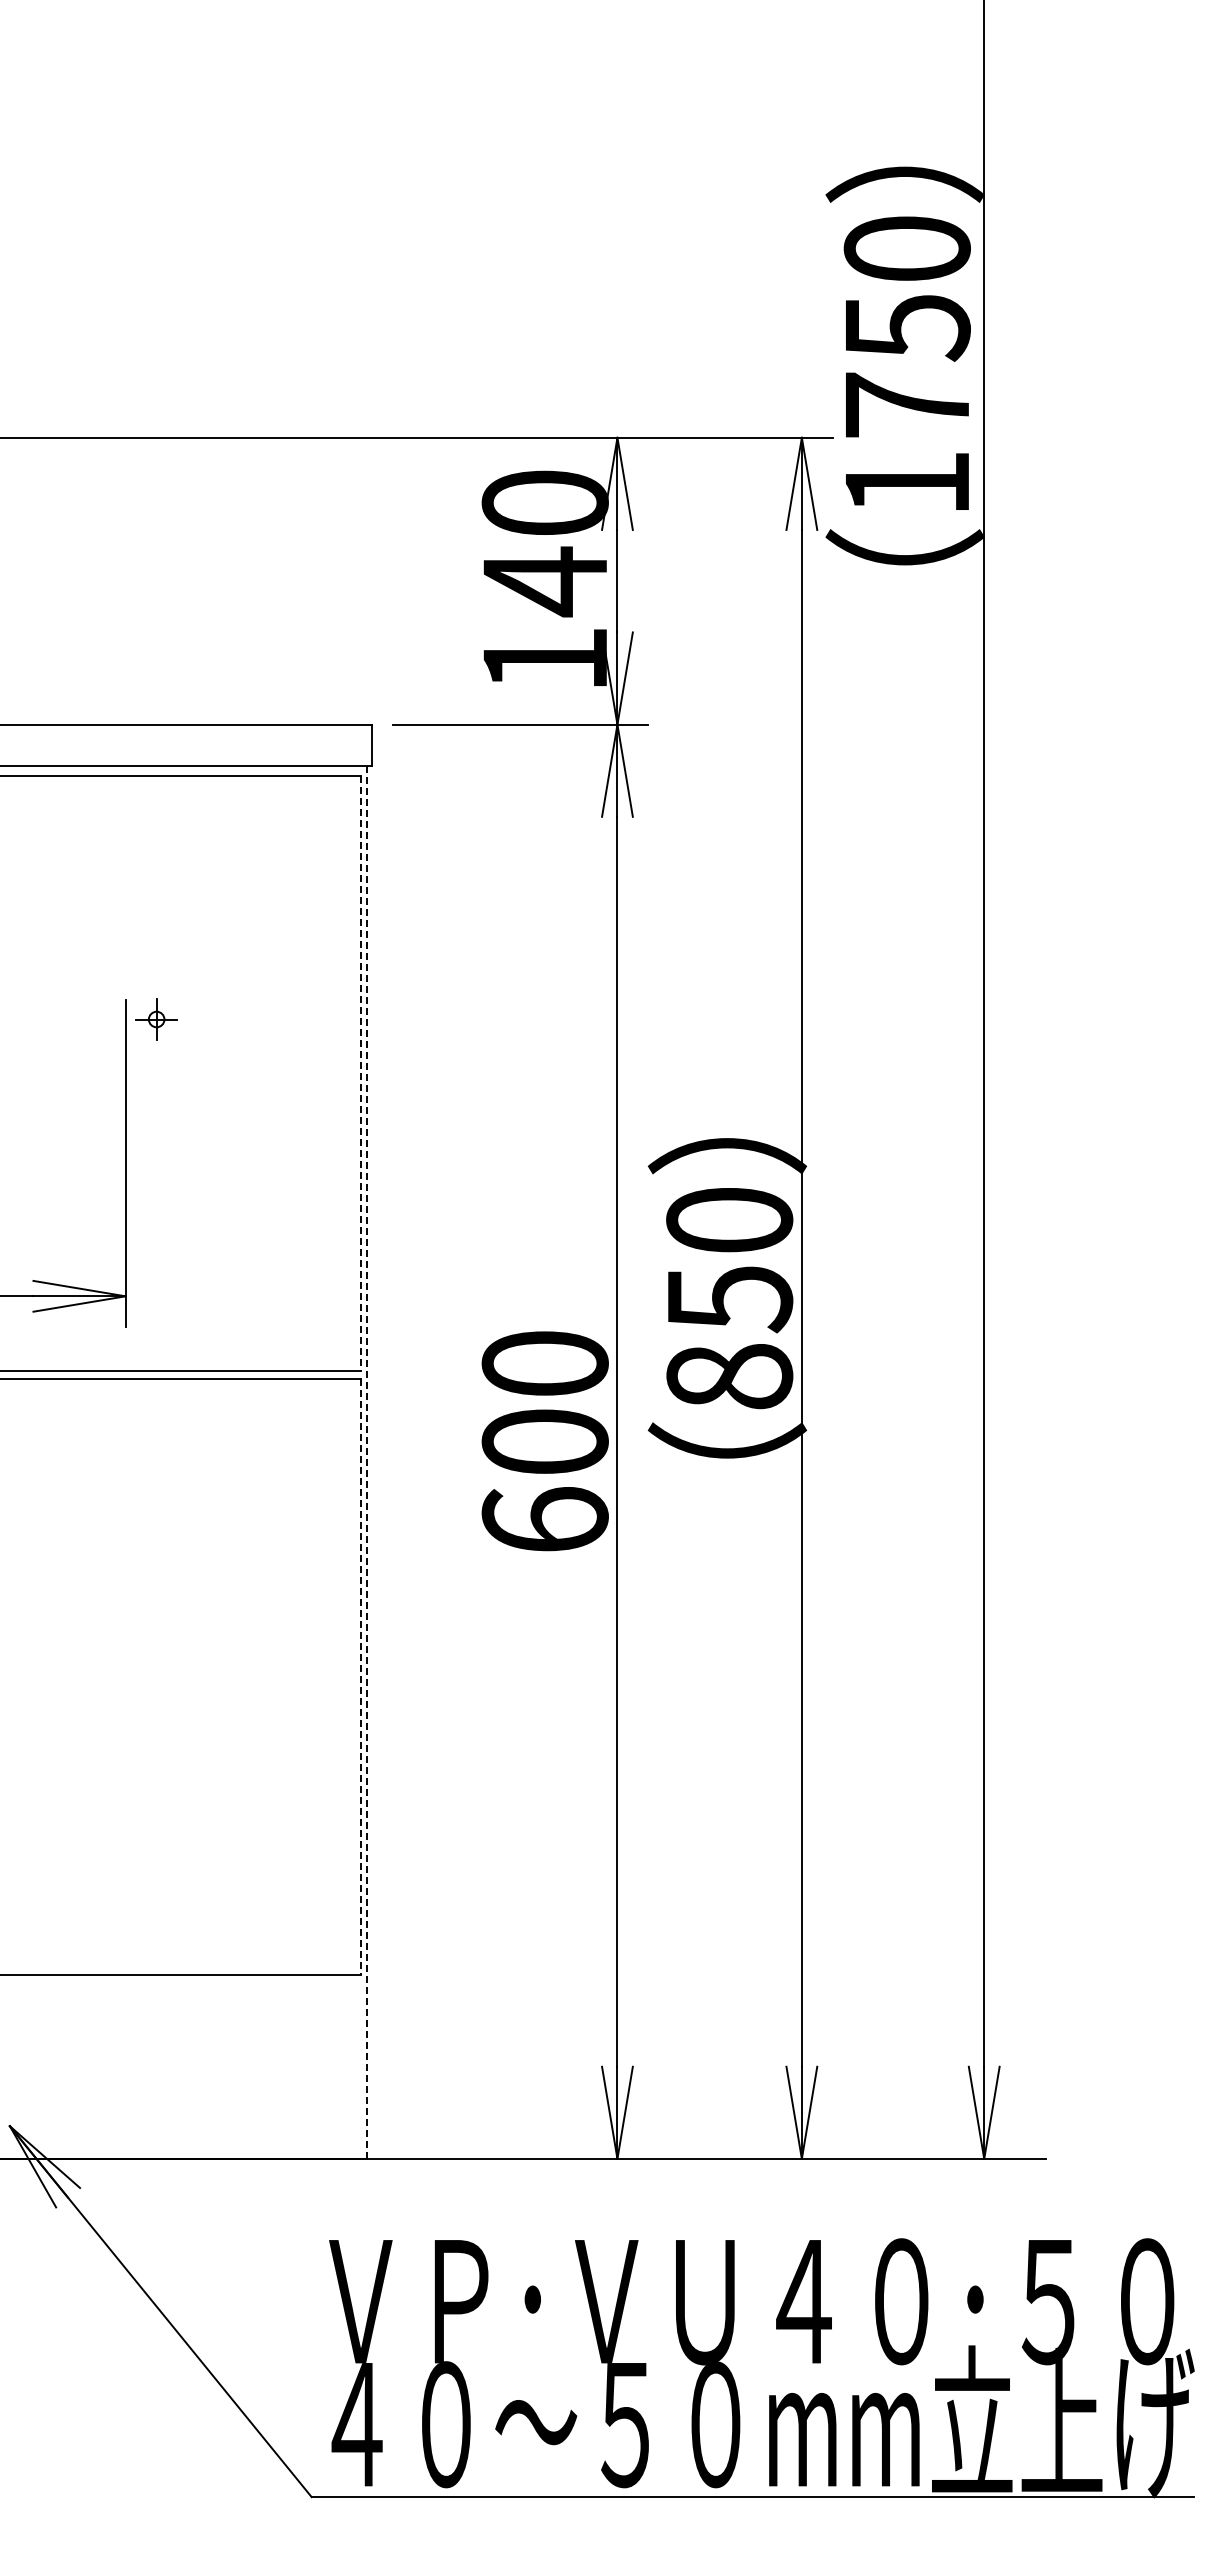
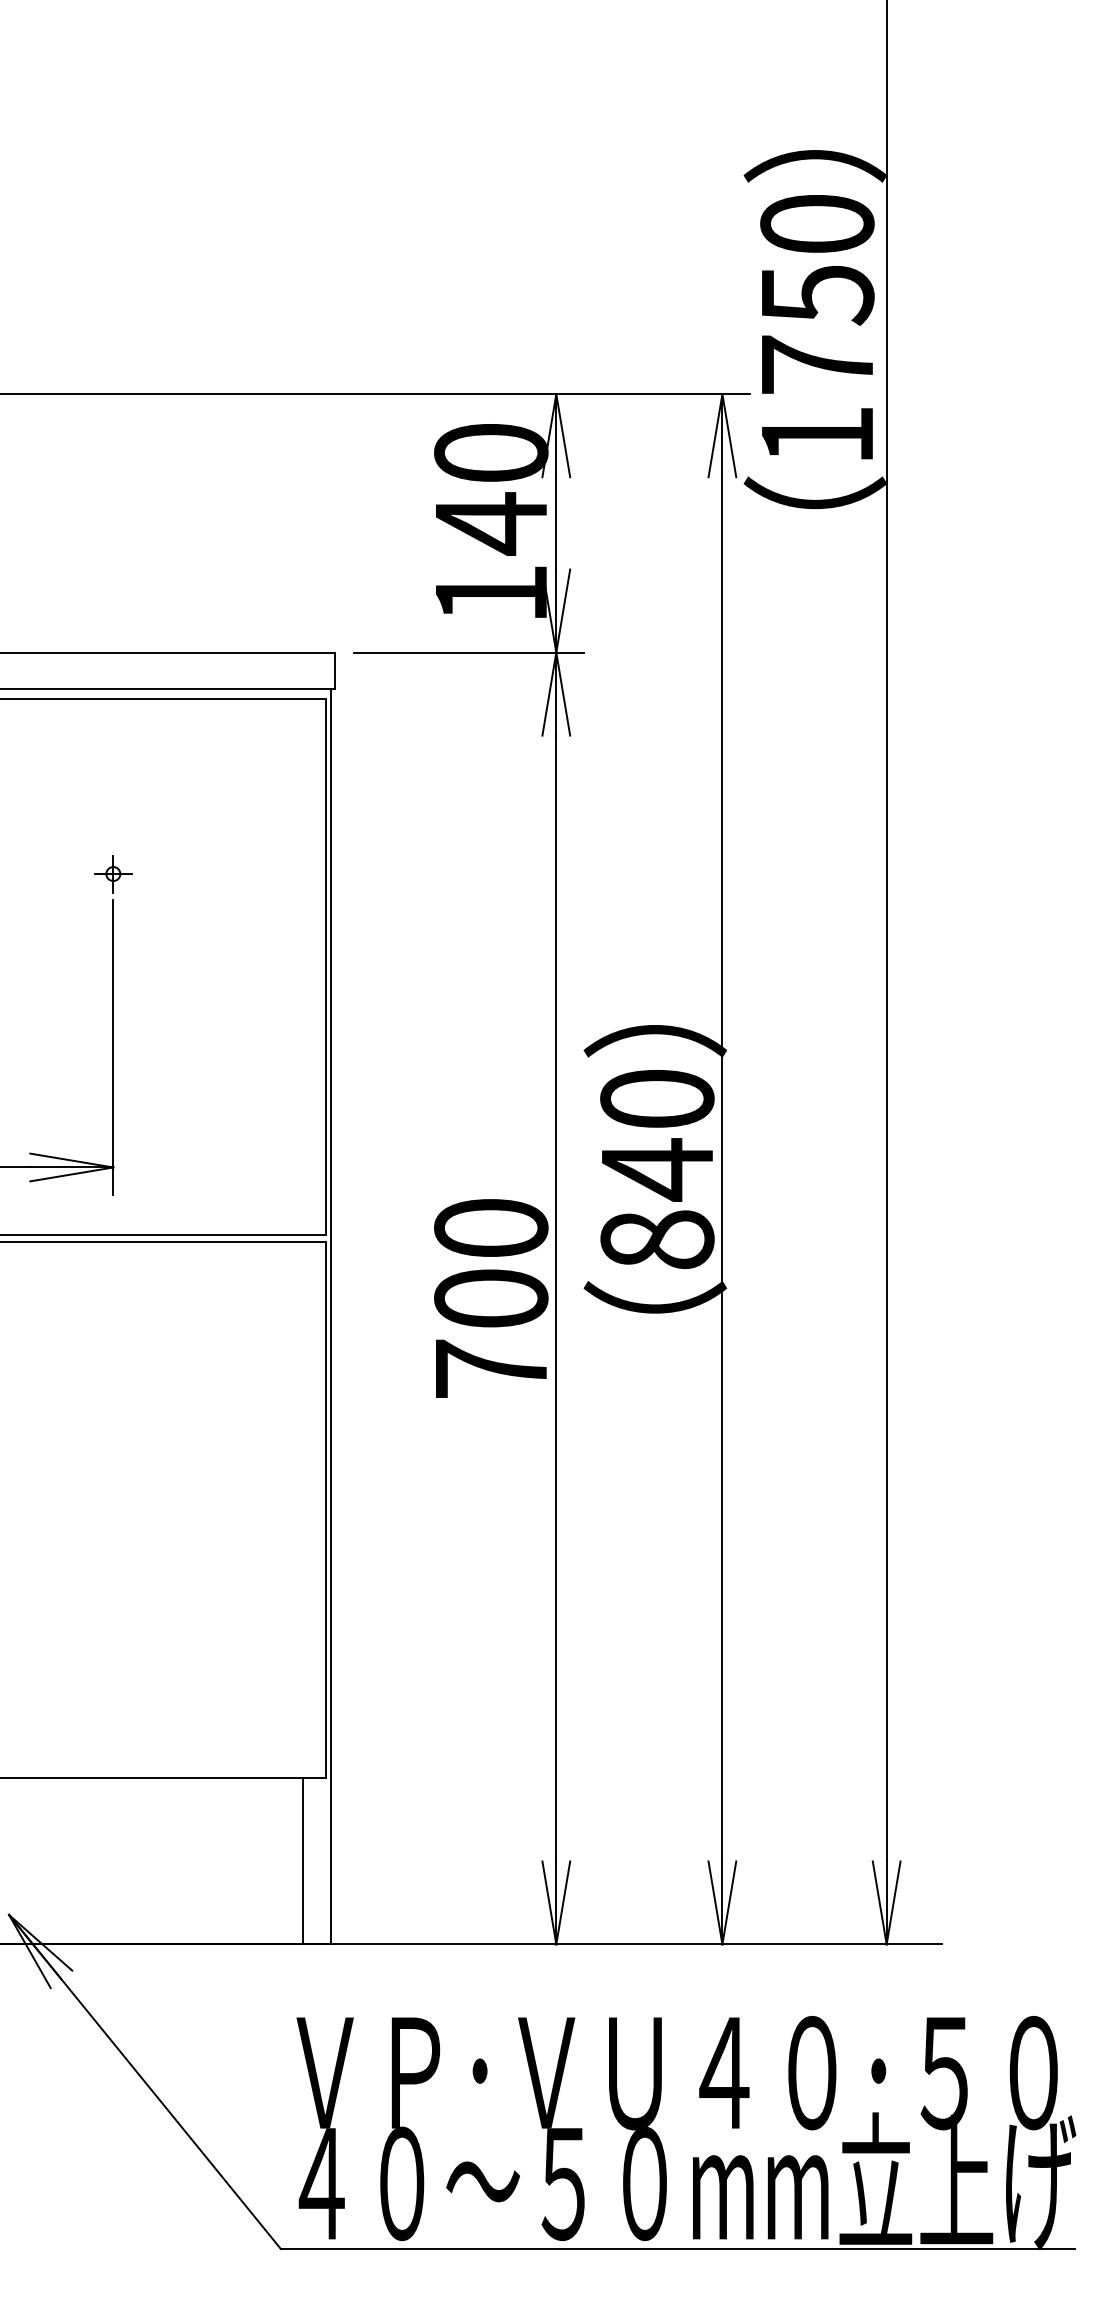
part: (156, 1019) -> (113, 874), moved
line: (361, 1073) -> (325, 966), dashed -> solid
text: (730, 1298) -> (658, 1169), 850 -> 840
line: (367, 1462) -> (331, 1317), dashed -> solid
text: (544, 1519) -> (490, 1368), 600 -> 700
line: (361, 1676) -> (325, 1509), dashed -> solid
line: (336, 2066) -> (303, 1861), added

